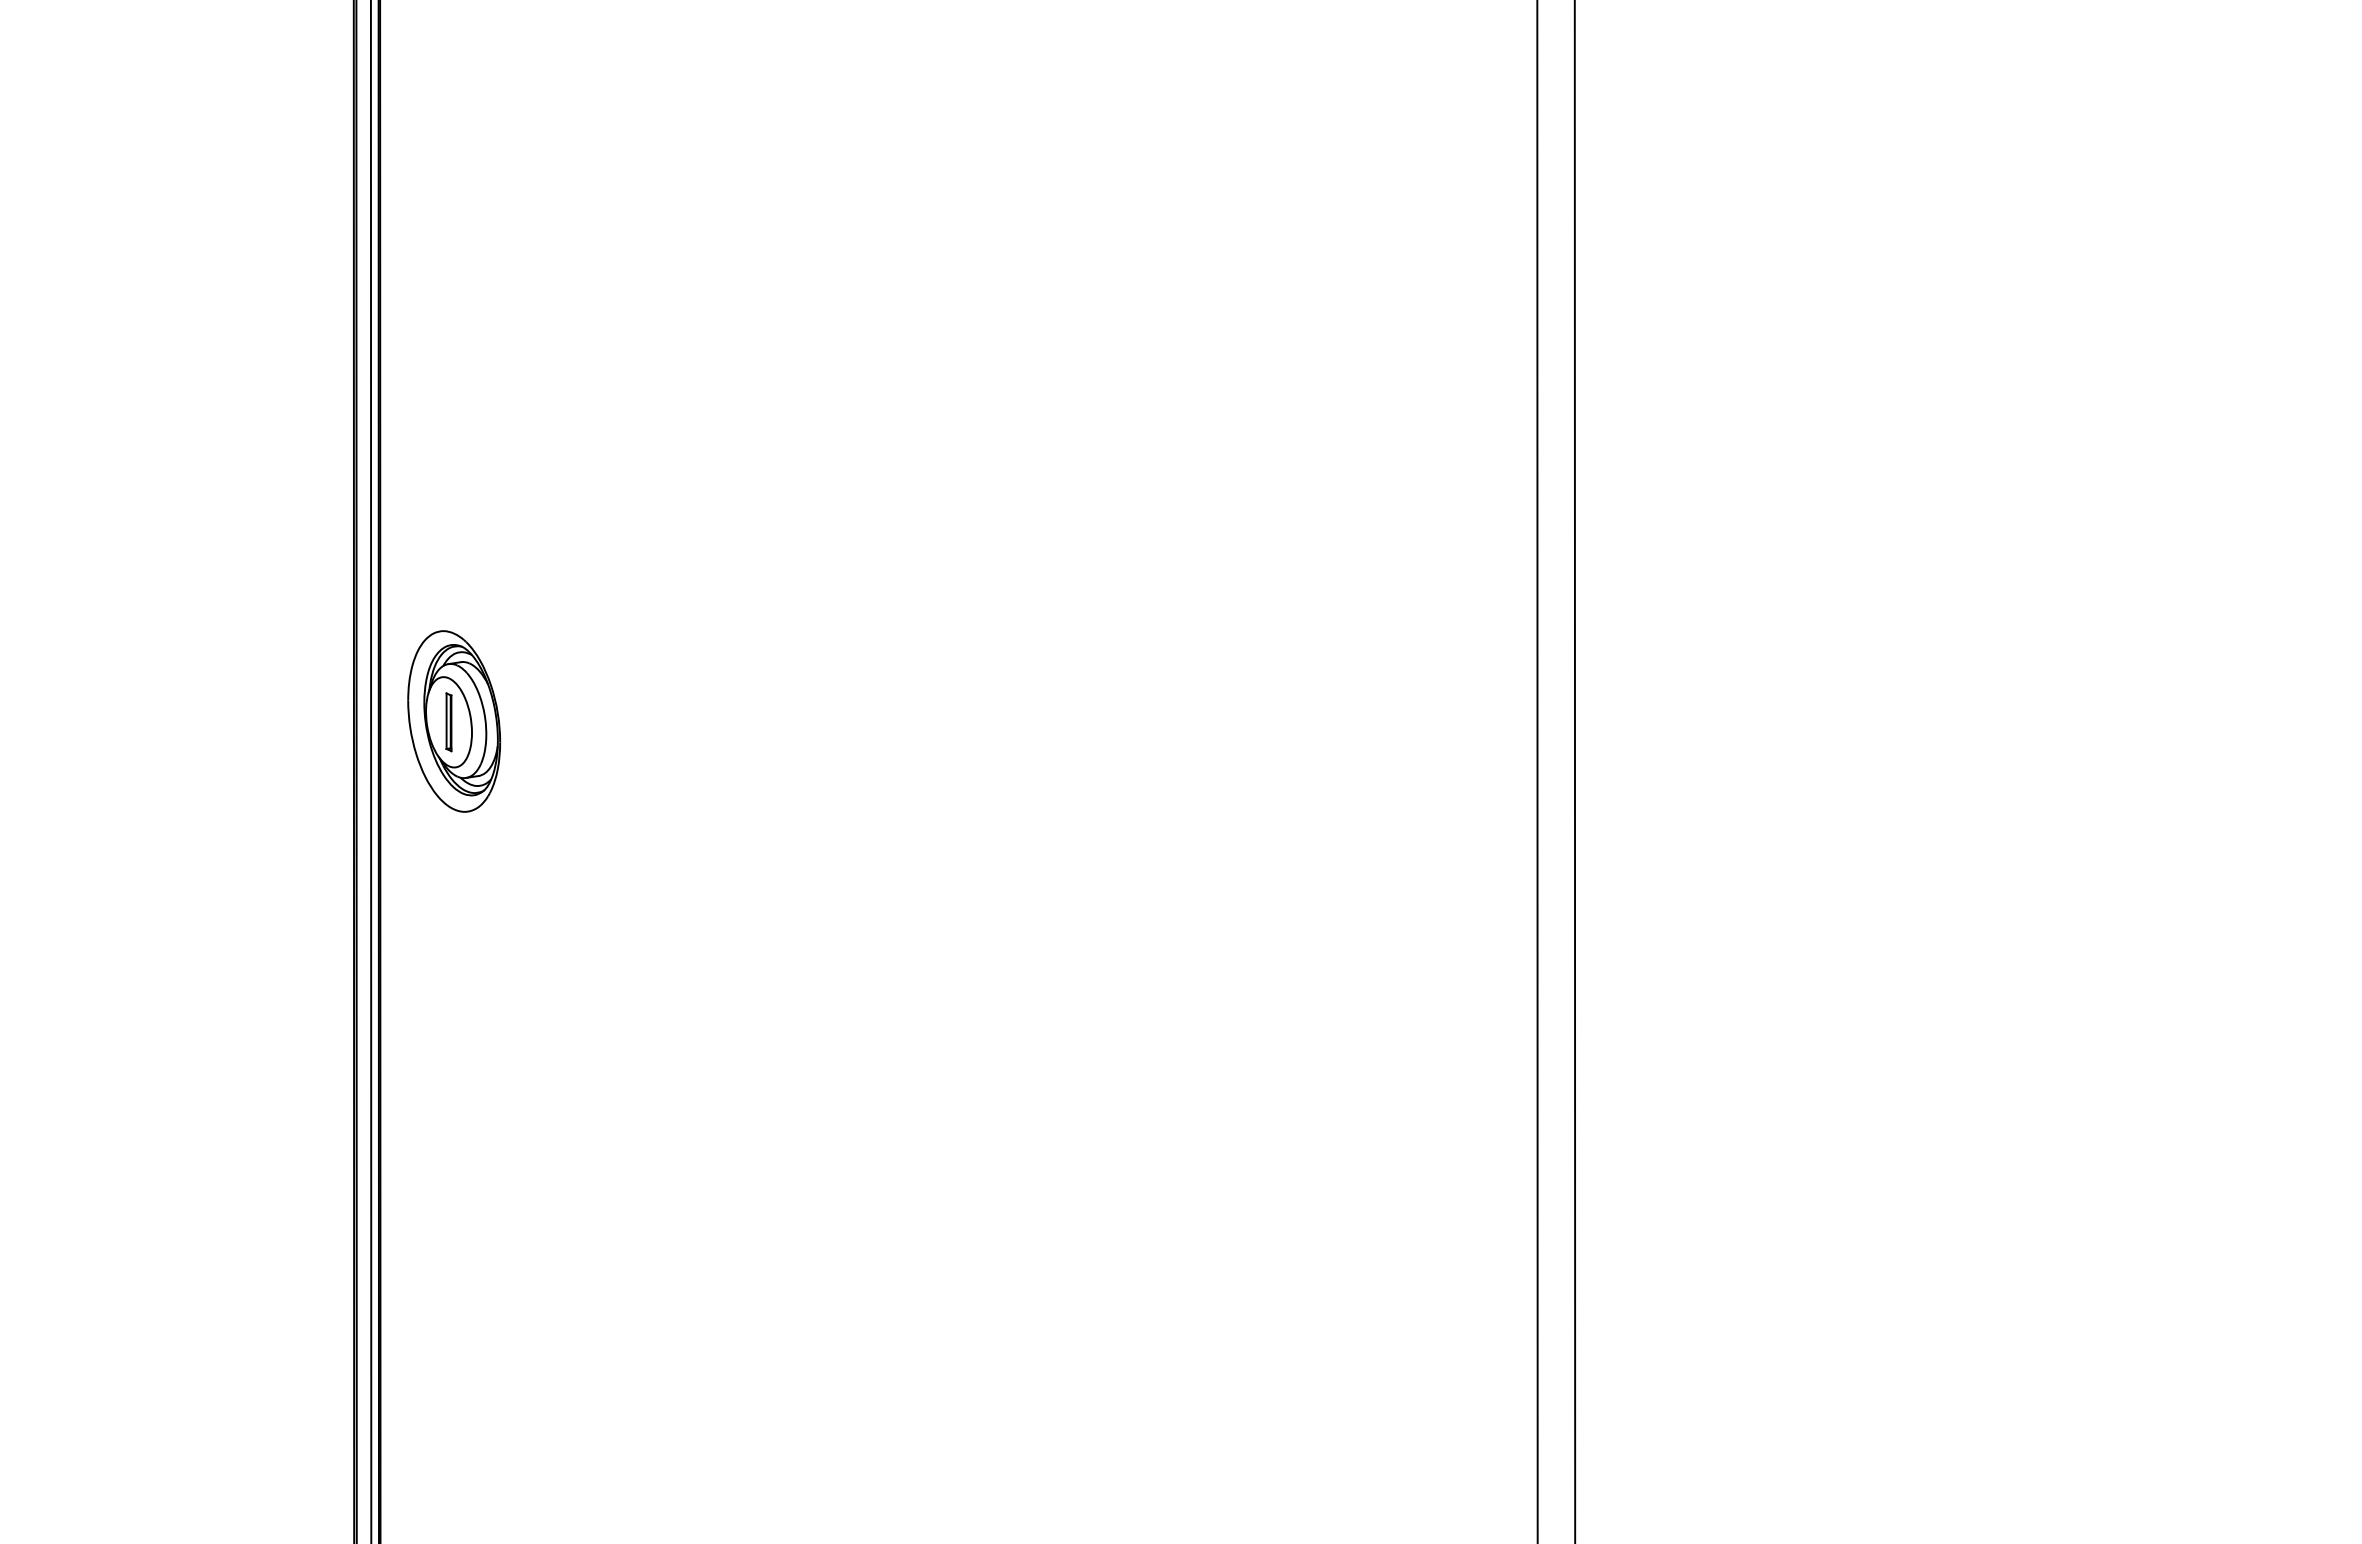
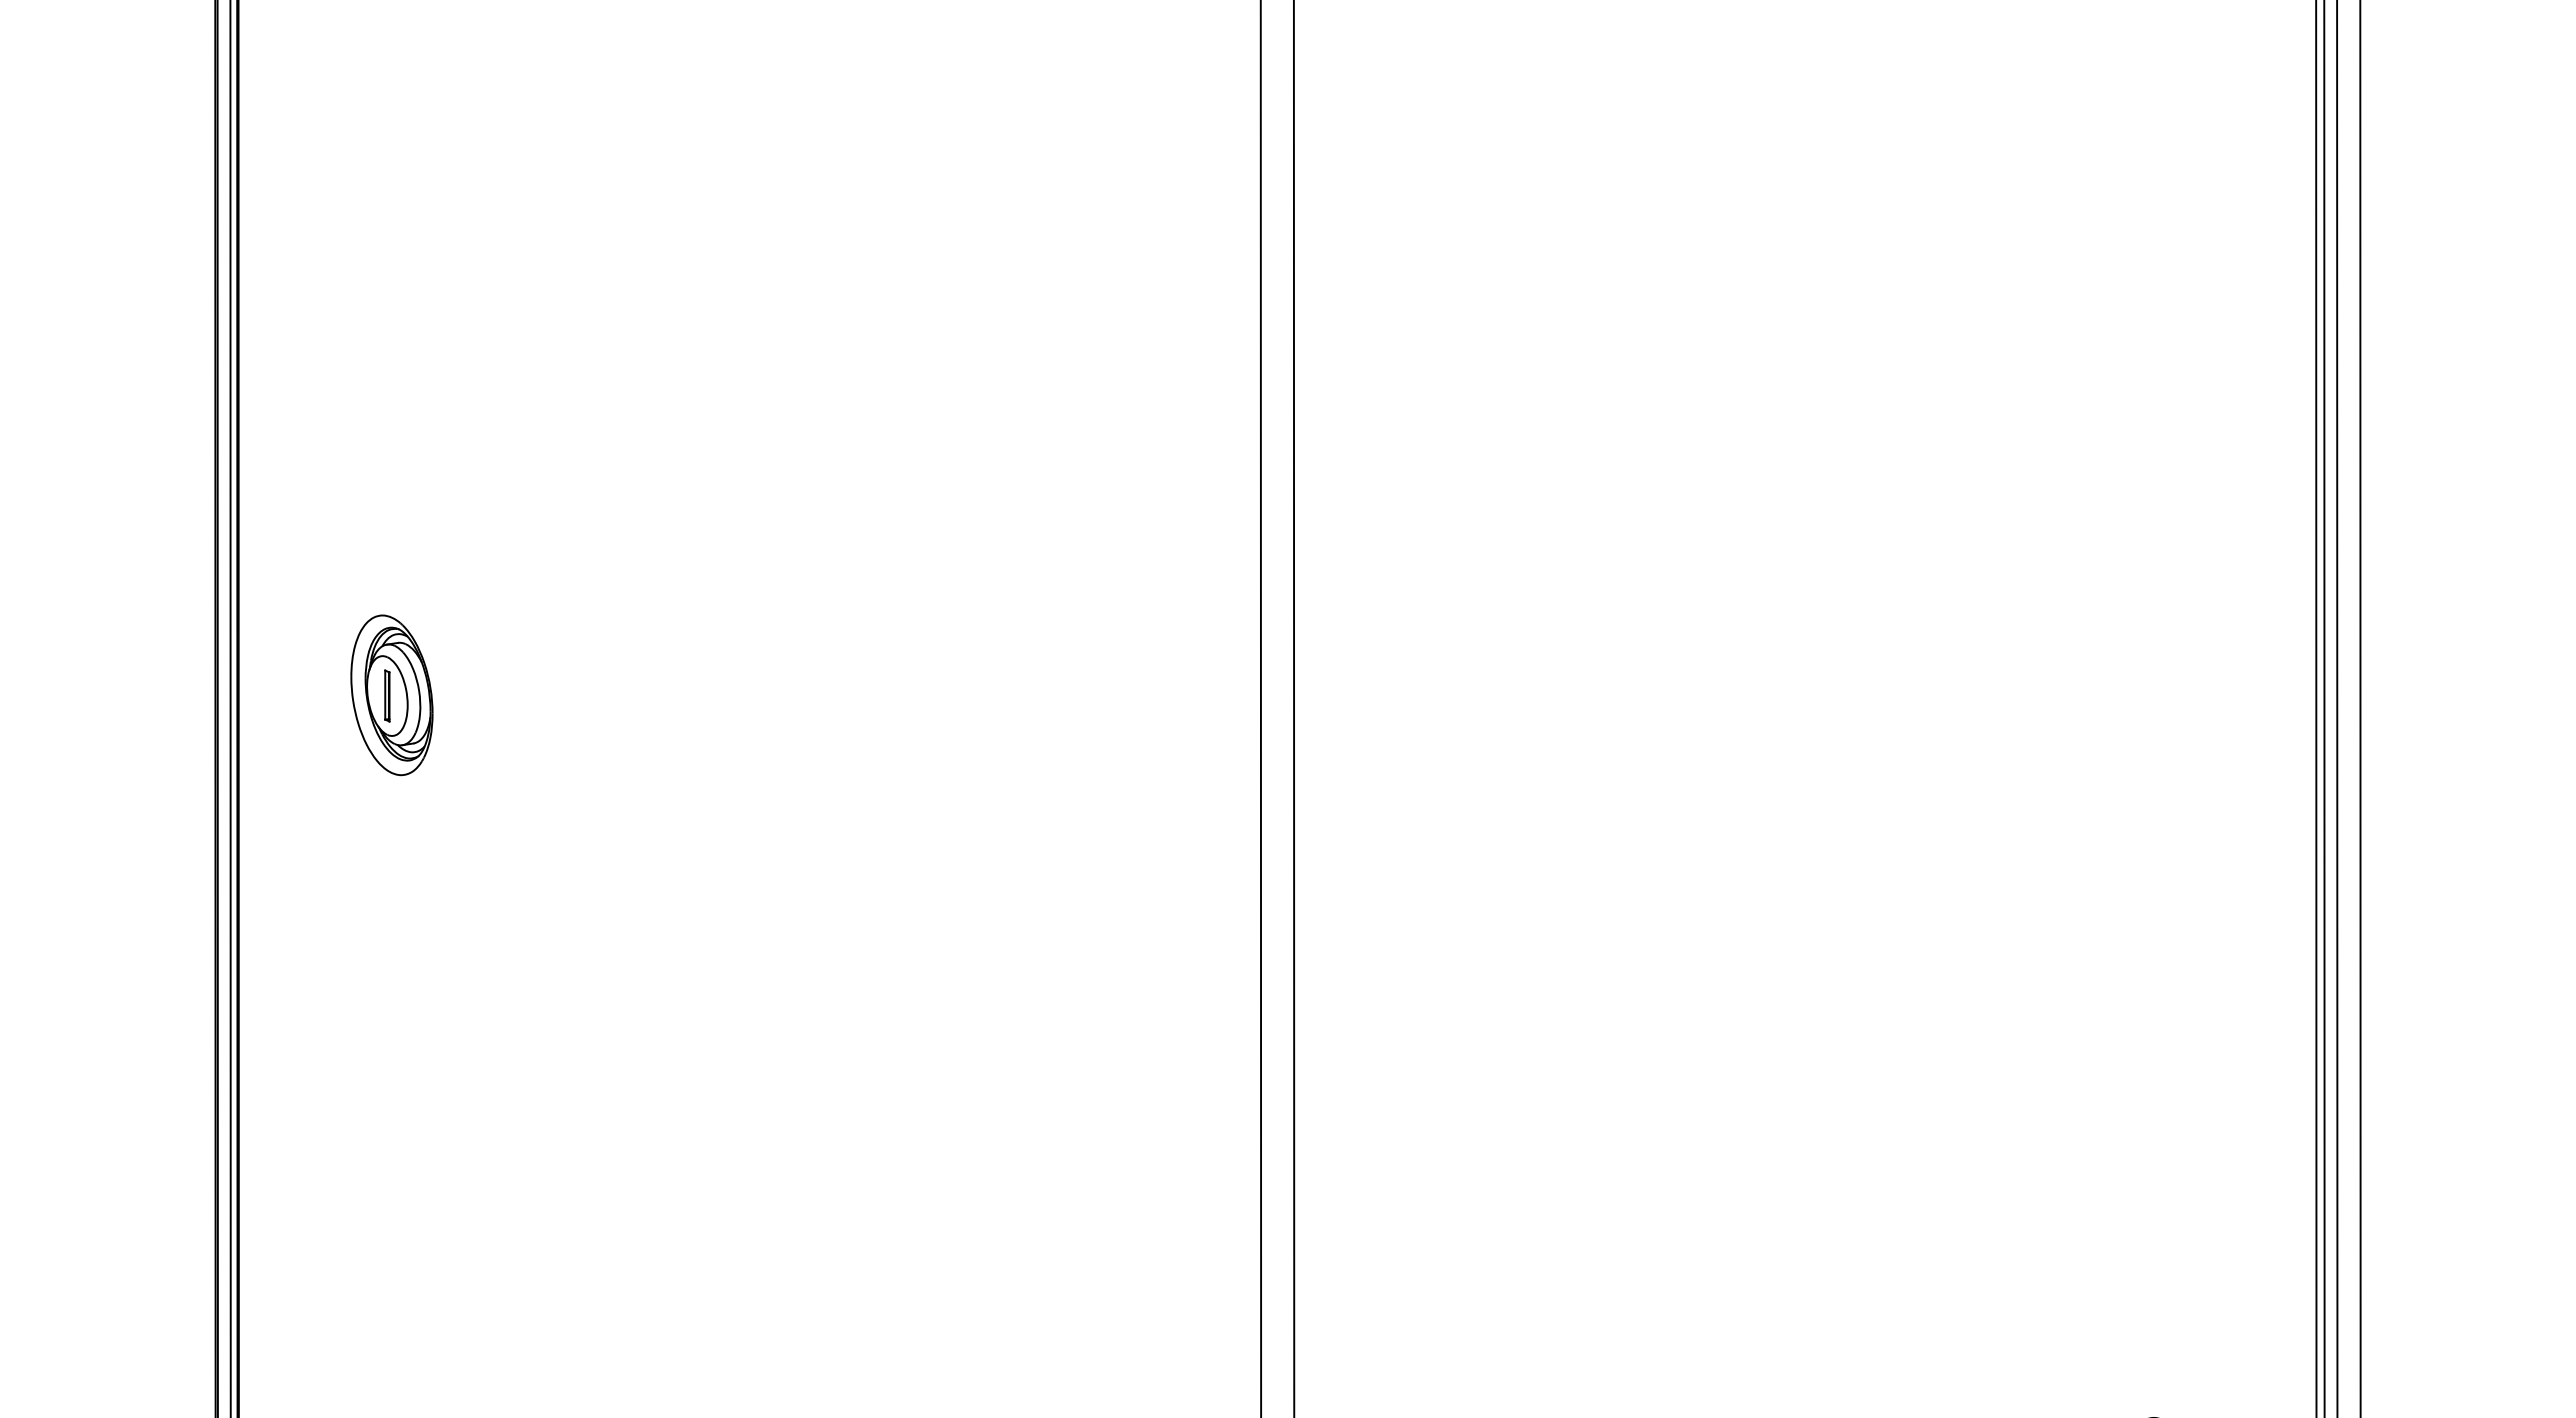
part: (453, 721) -> (391, 695), moved

